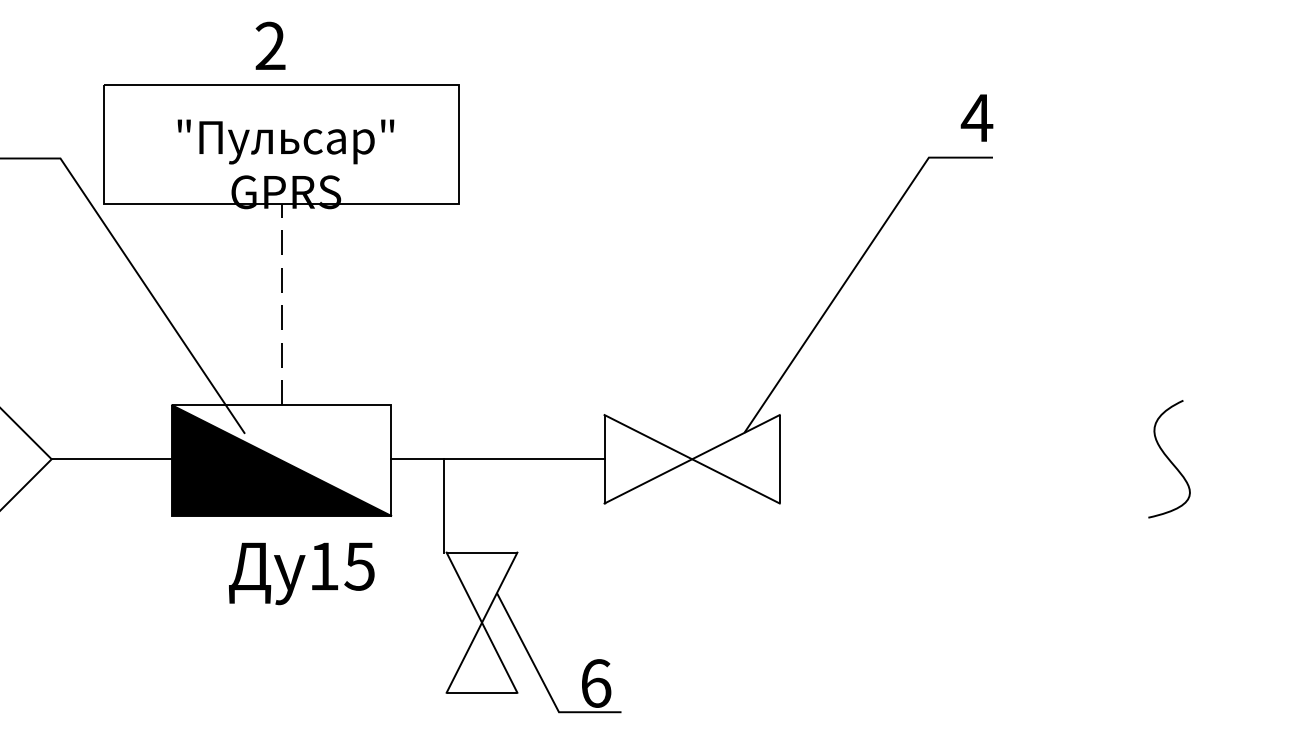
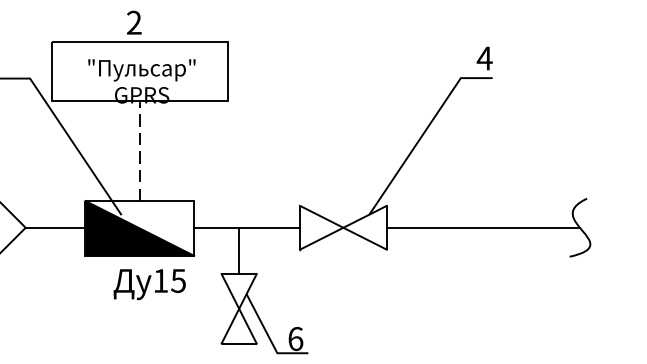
line: (972, 458) -> (482, 227), added
line: (444, 505) -> (239, 250), moved

